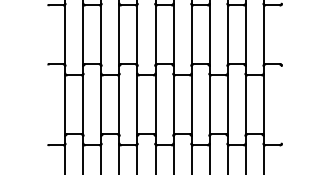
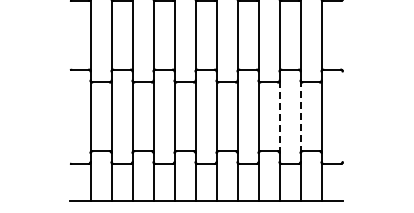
line: (245, 104) -> (300, 116), solid -> dashed
line: (227, 105) -> (279, 117), solid -> dashed

